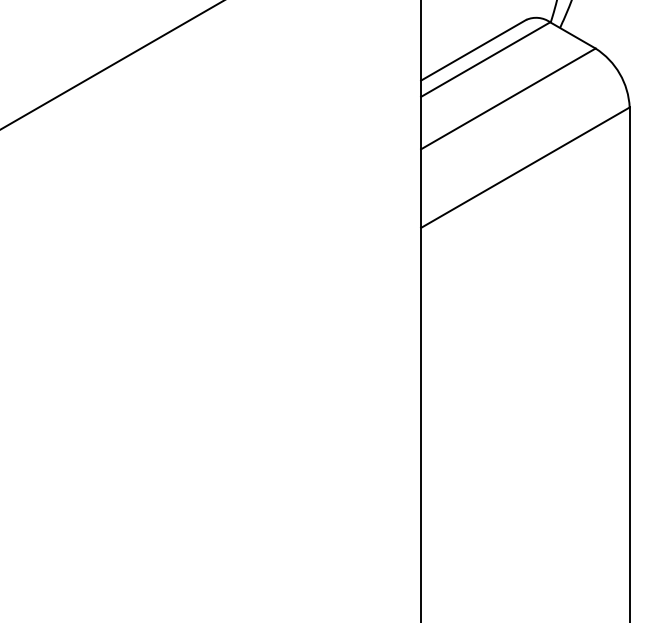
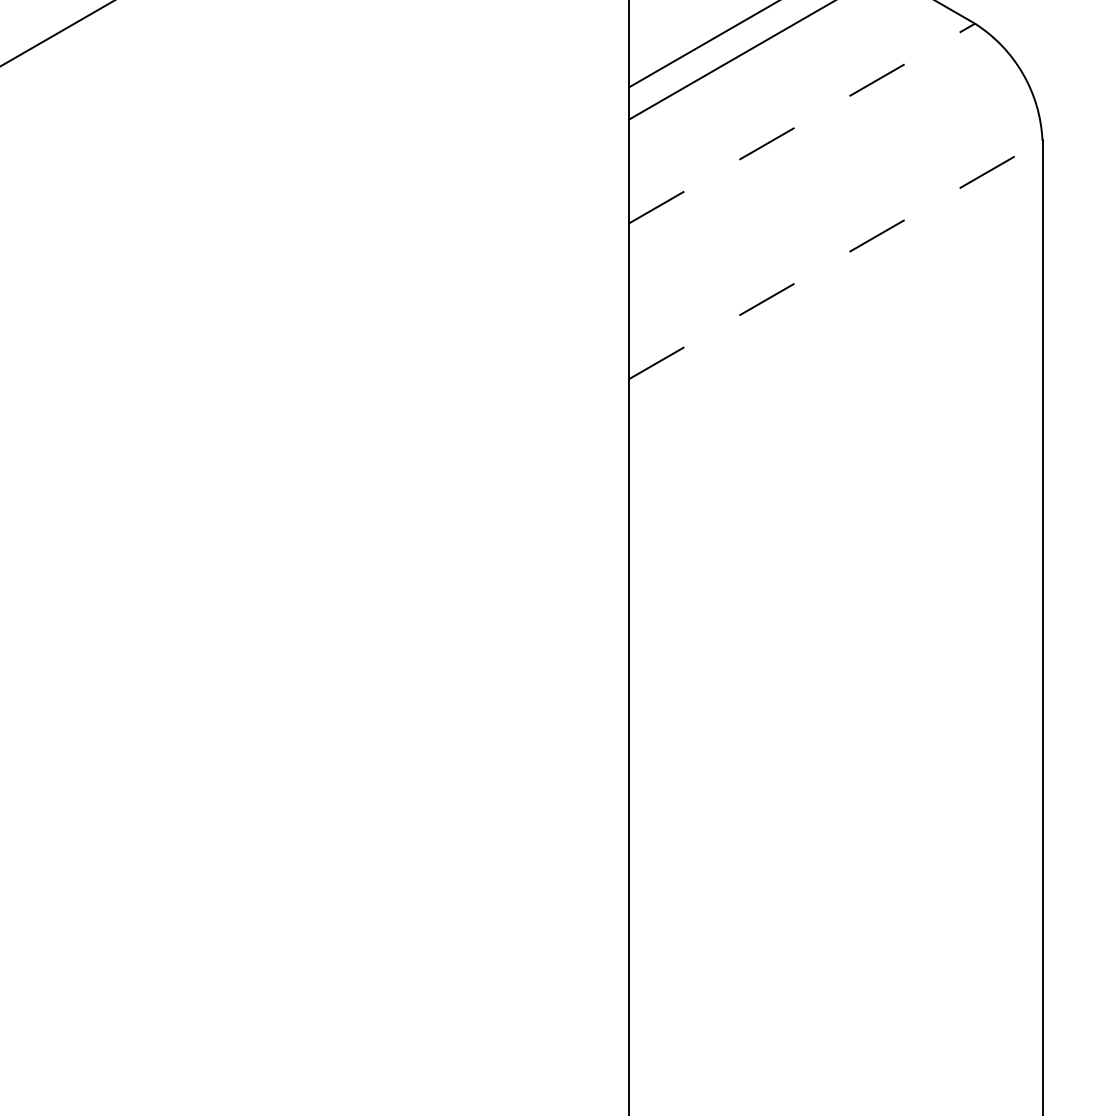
line: (508, 98) -> (802, 122), solid -> dashed
line: (525, 167) -> (836, 259), solid -> dashed

